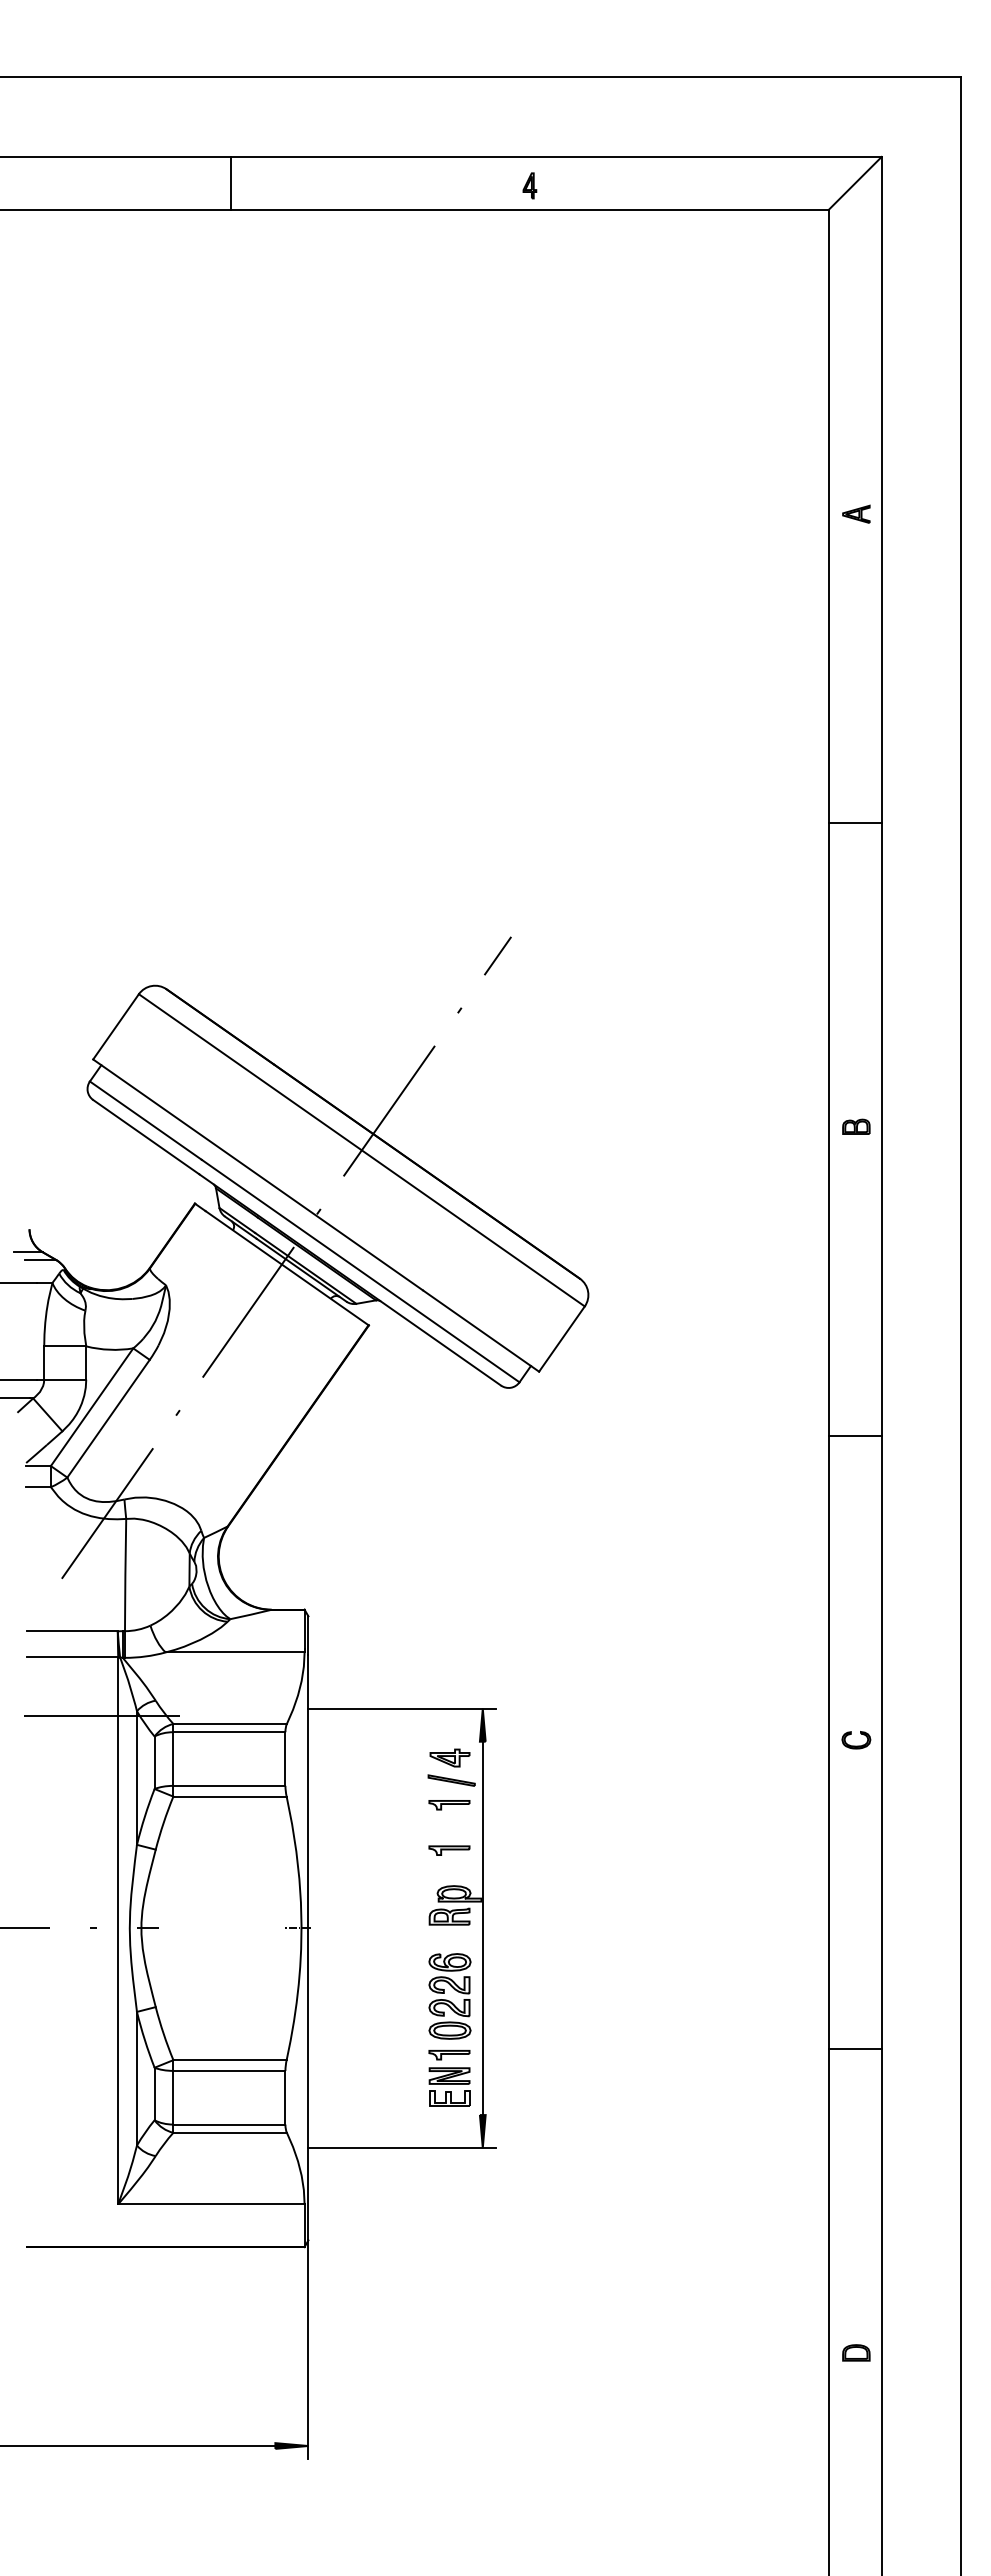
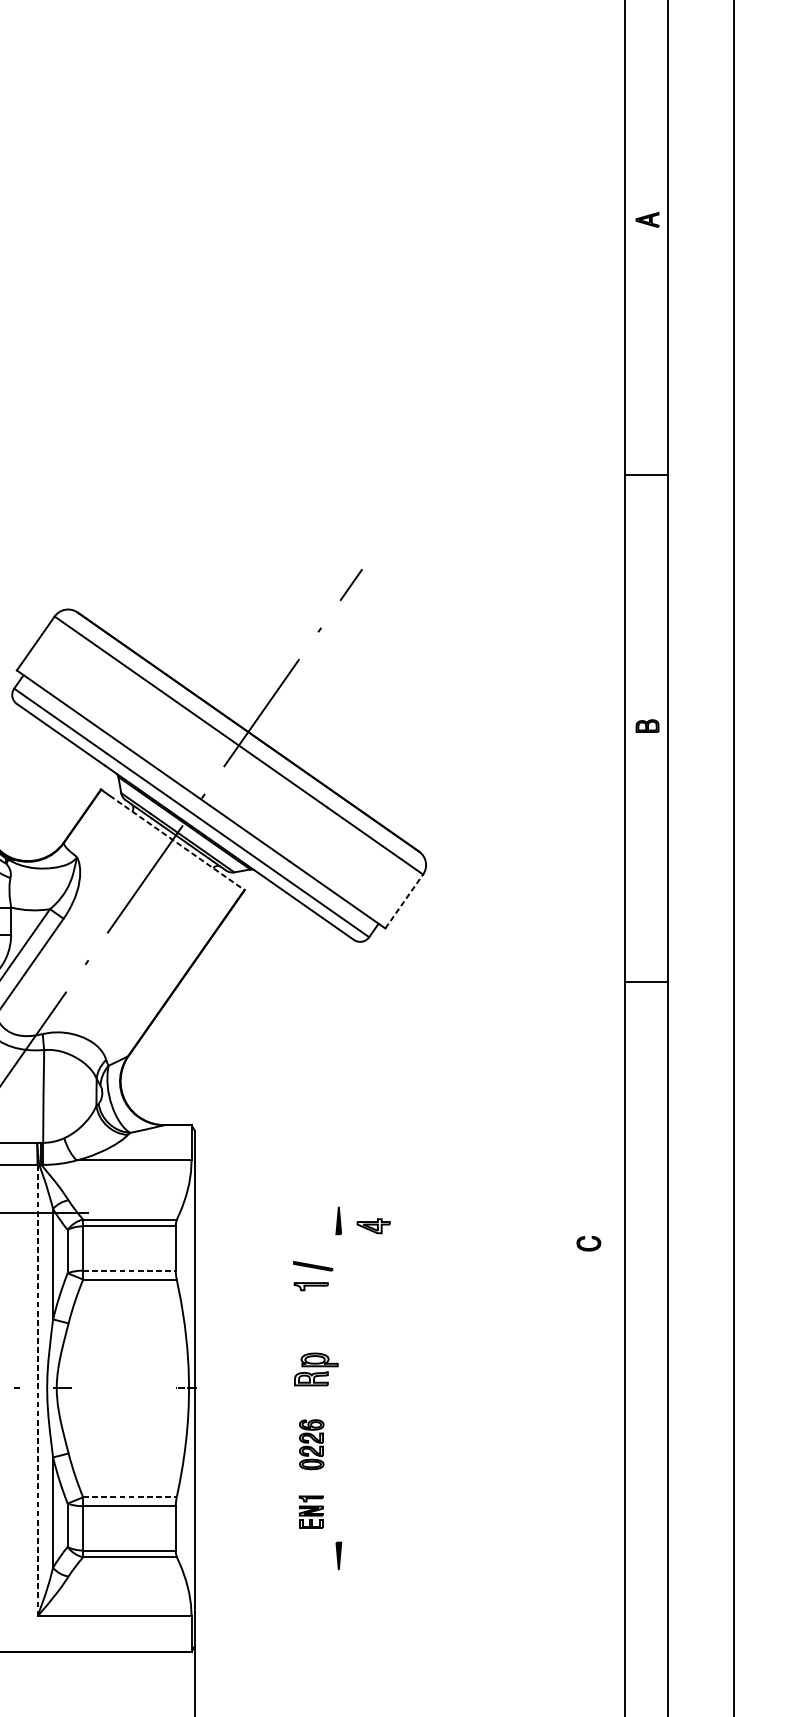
line: (287, 1268) -> (177, 843), solid -> dashed
line: (561, 1339) -> (403, 901), solid -> dashed
line: (402, 1708) -> (272, 1206), removed
part: (856, 1740) -> (588, 1243), moved
part: (449, 1757) -> (373, 1225), moved
line: (229, 1785) -> (129, 1270), solid -> dashed
part: (449, 1850) -> (311, 1324), removed
line: (482, 1928) -> (338, 1388), removed
line: (118, 1930) -> (37, 1390), solid -> dashed
part: (449, 1996) -> (311, 1444), size x0.7
line: (854, 2048) -> (645, 1487), removed
line: (230, 2060) -> (130, 1497), solid -> dashed
part: (449, 2078) -> (311, 1512), size x0.7
line: (402, 2148) -> (272, 1570), removed

